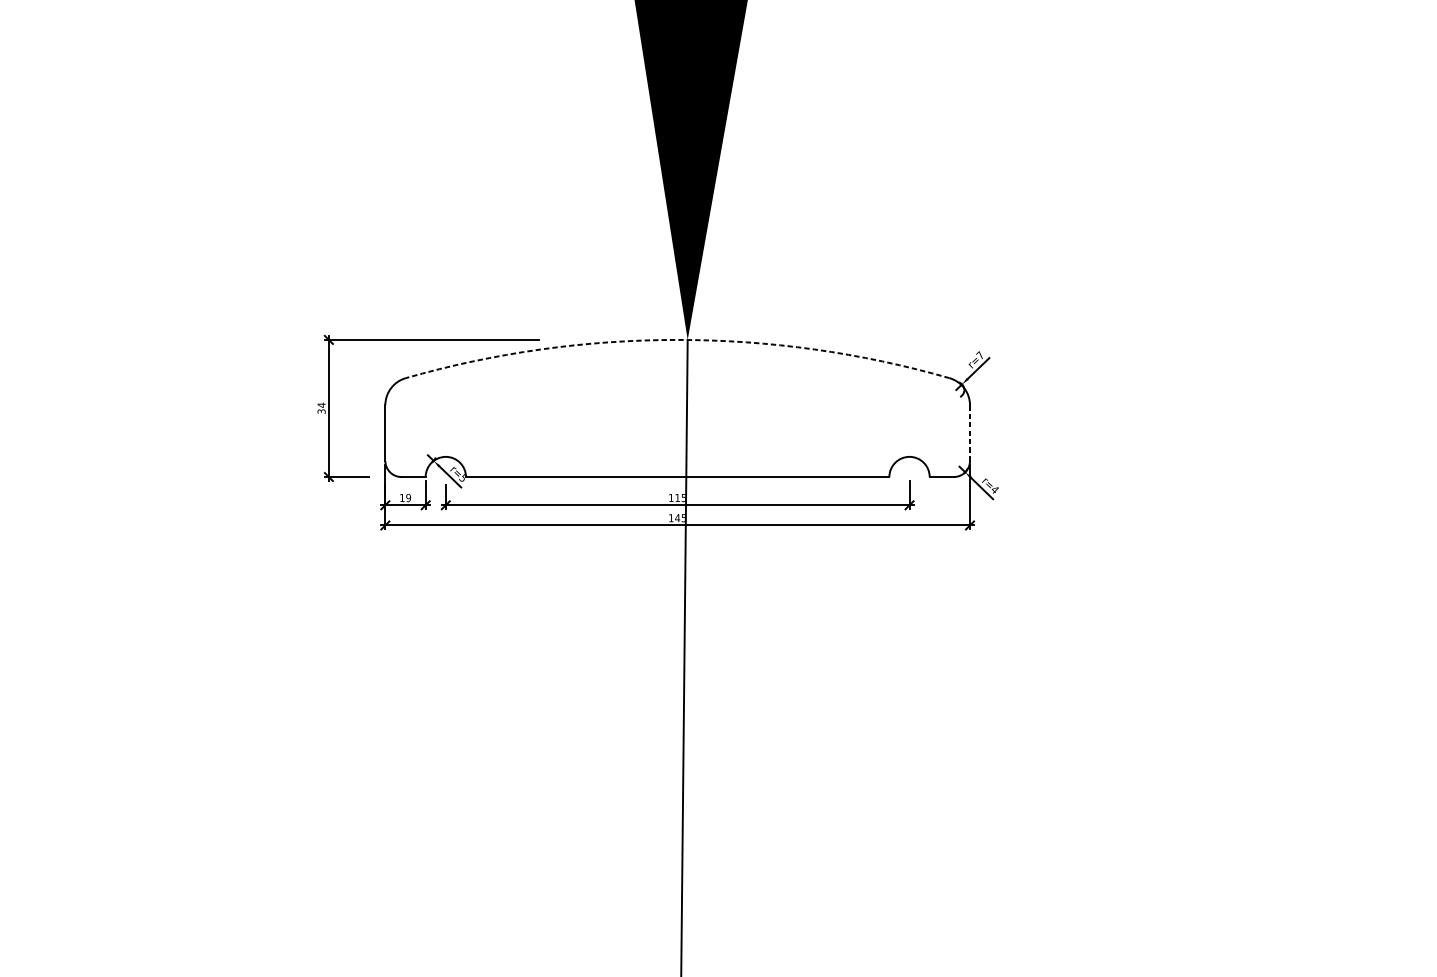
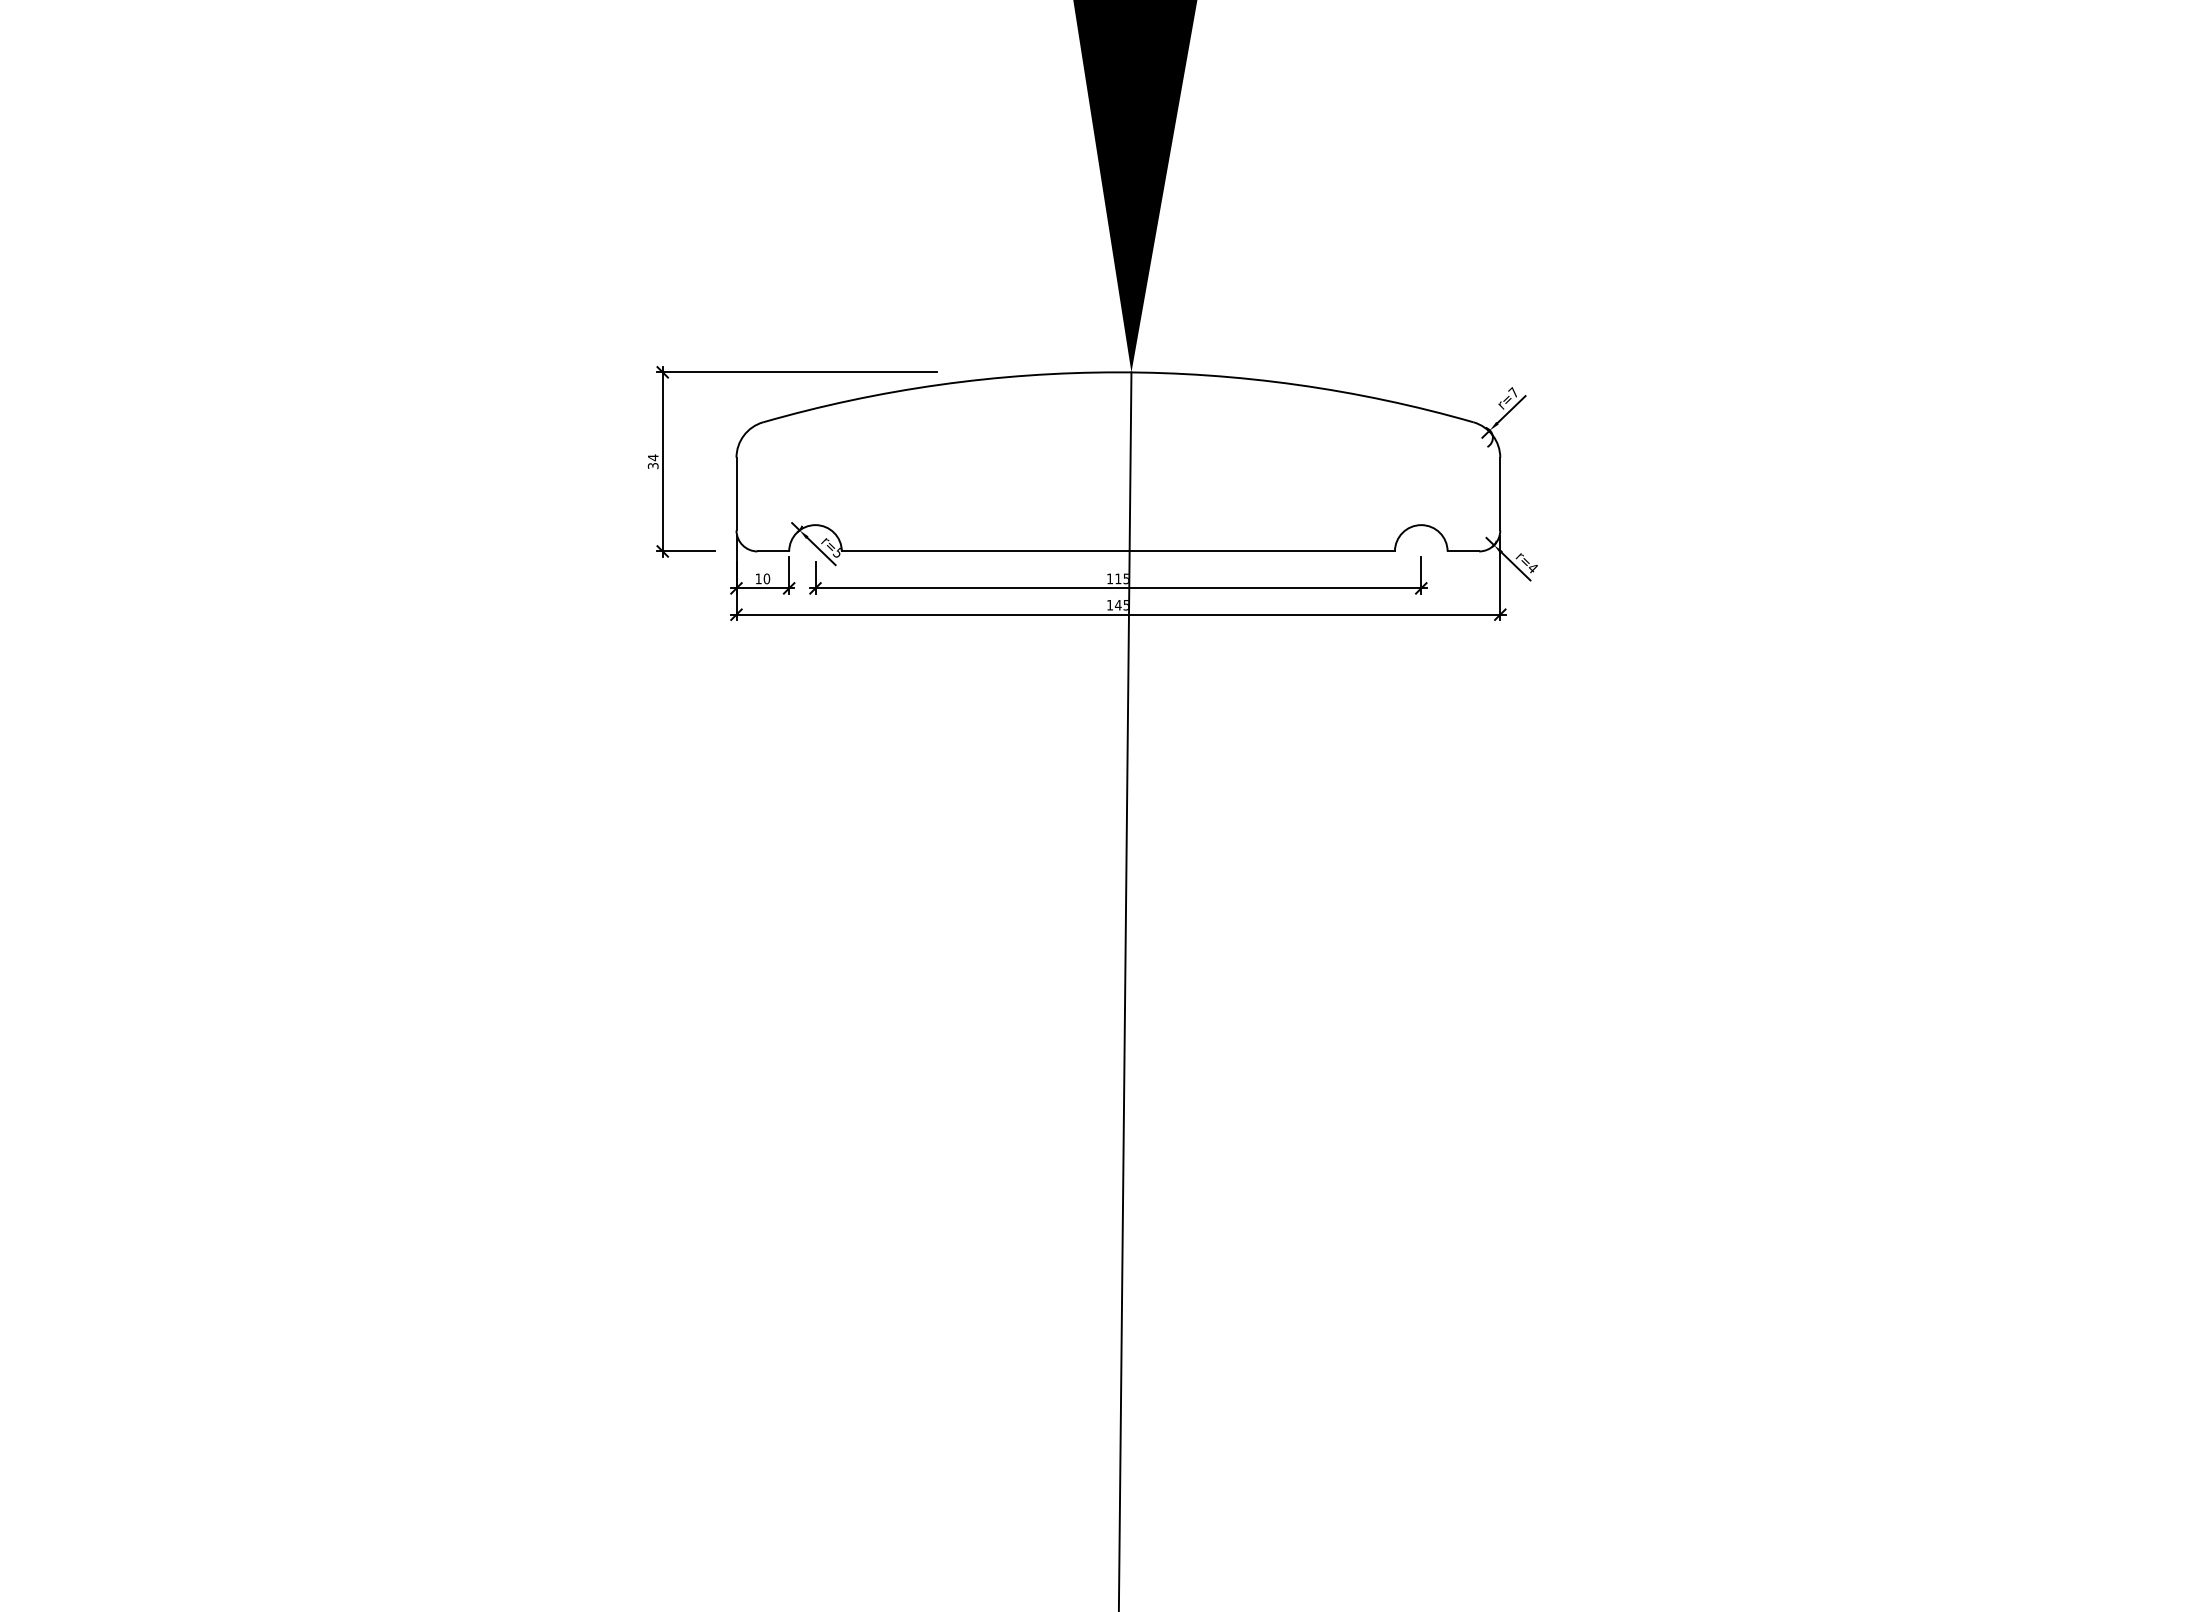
arc: (677, 340) -> (1118, 372), dashed -> solid
line: (970, 433) -> (1500, 494), dashed -> solid
text: (408, 497) -> (766, 578), 19 -> 10

